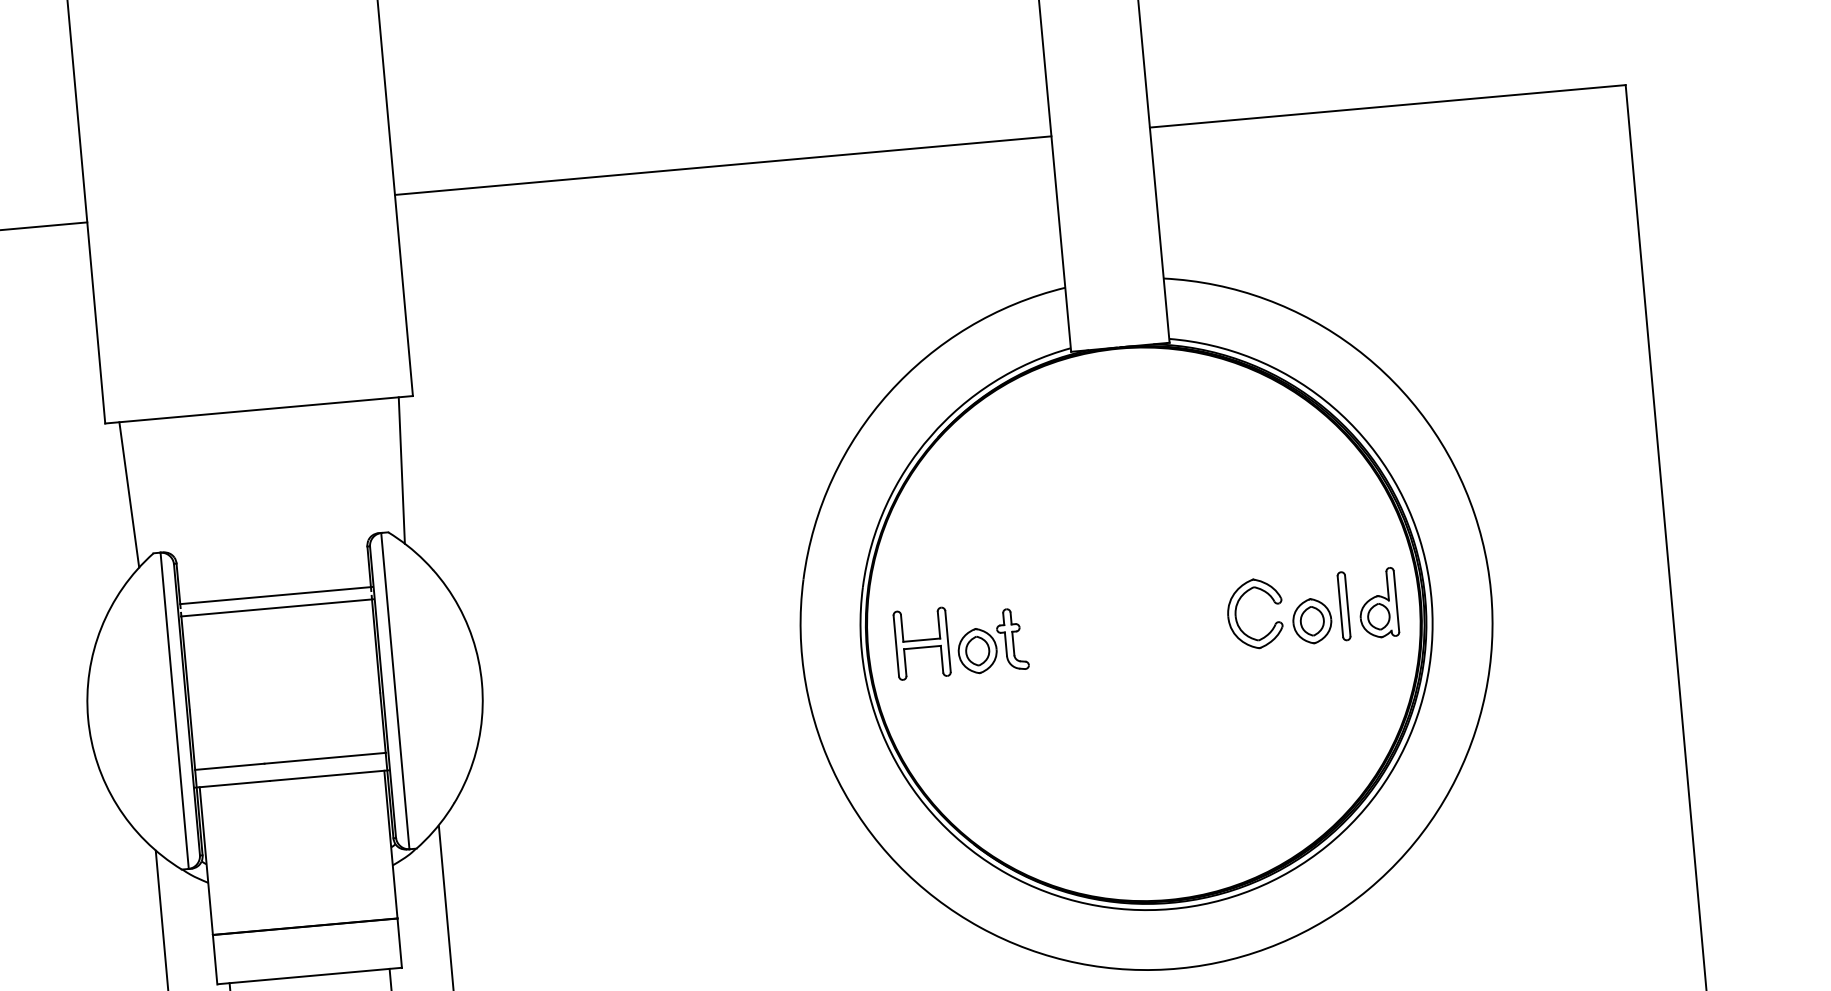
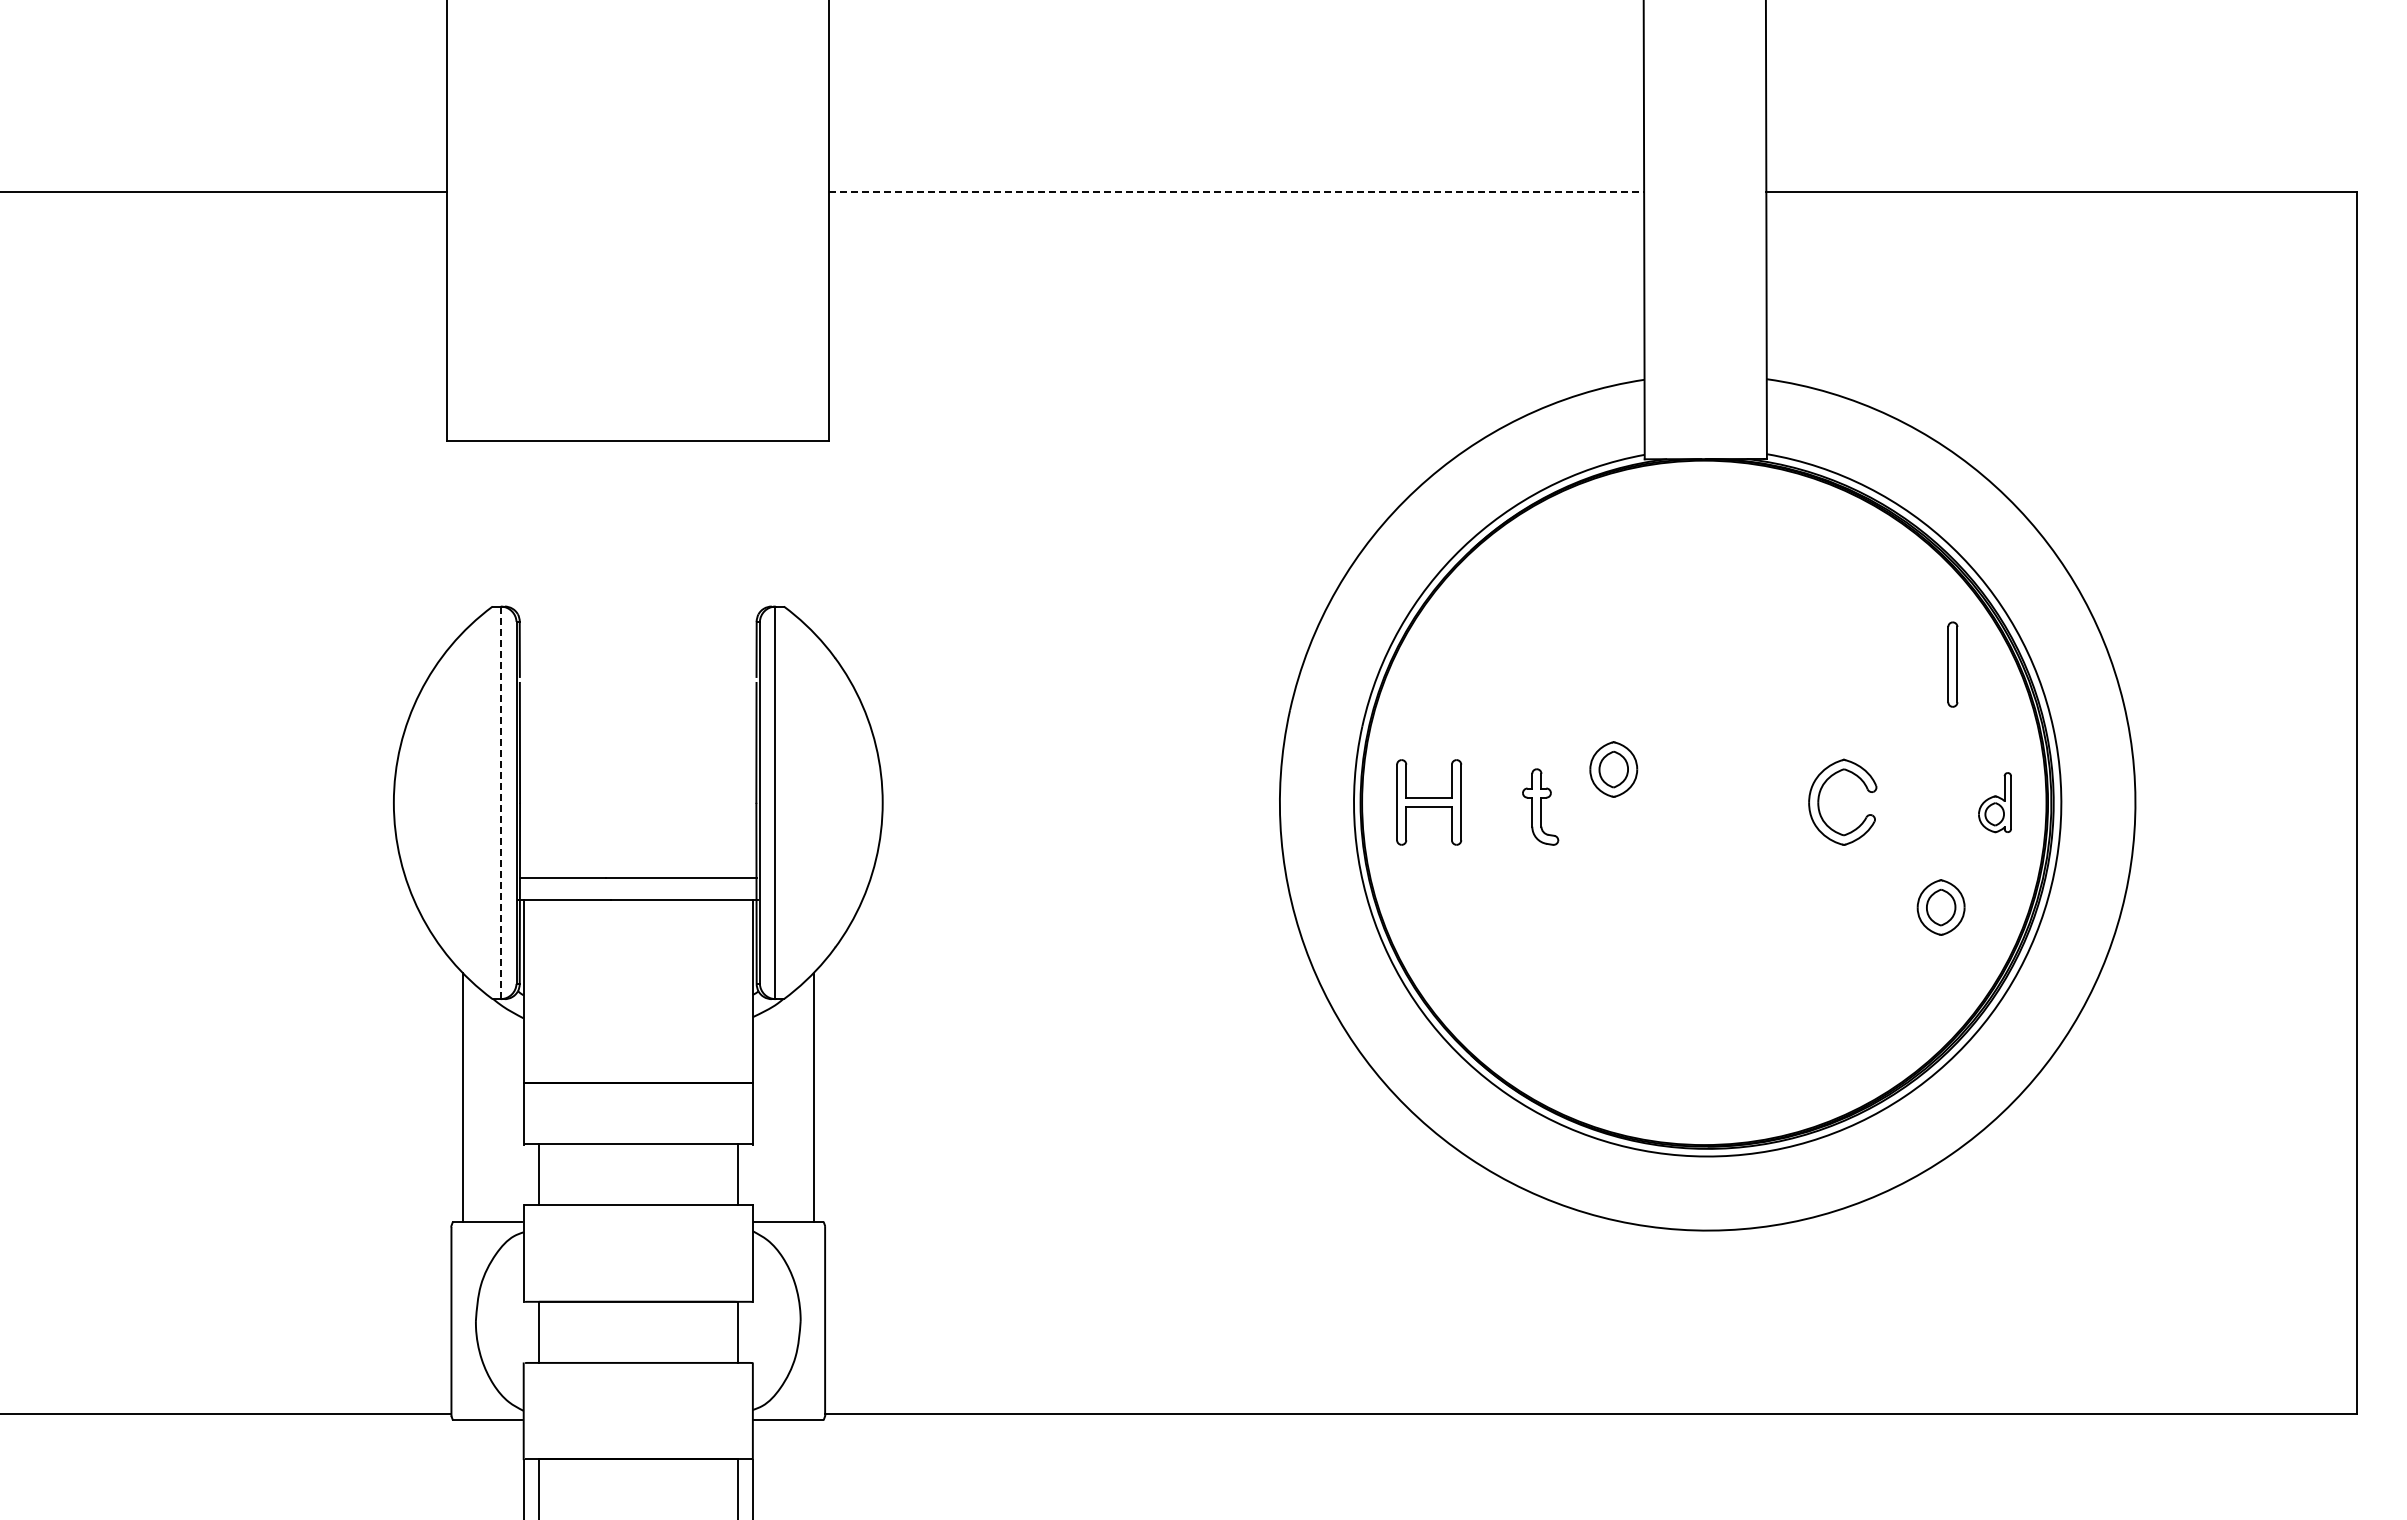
line: (723, 165) -> (1237, 191), solid -> dashed
line: (401, 470) -> (807, 531), removed
line: (128, 494) -> (468, 531), removed
line: (275, 595) -> (638, 672), removed
part: (1377, 603) -> (1994, 802), size x0.7
part: (1343, 606) -> (1952, 664), moved
line: (276, 608) -> (638, 687), removed
part: (1311, 621) -> (1940, 907), moved
part: (977, 651) -> (1613, 769), moved
line: (174, 710) -> (501, 802), solid -> dashed

